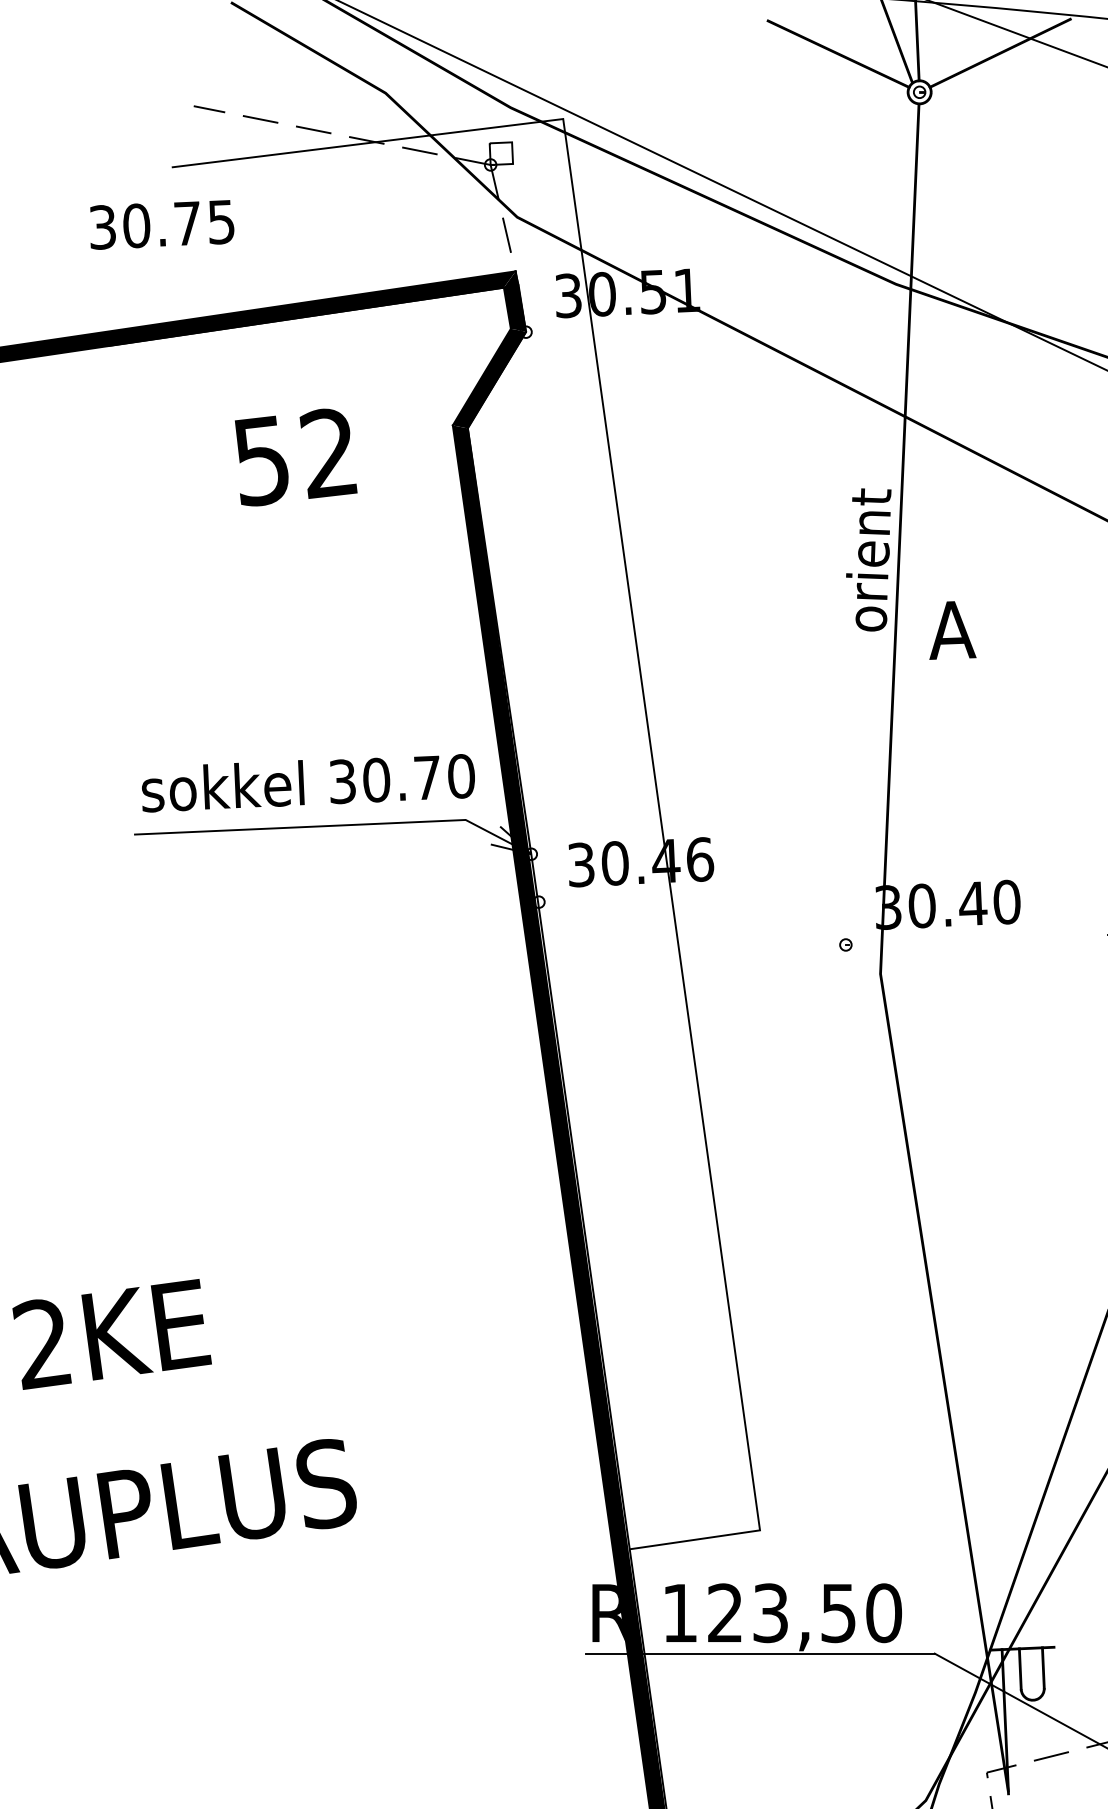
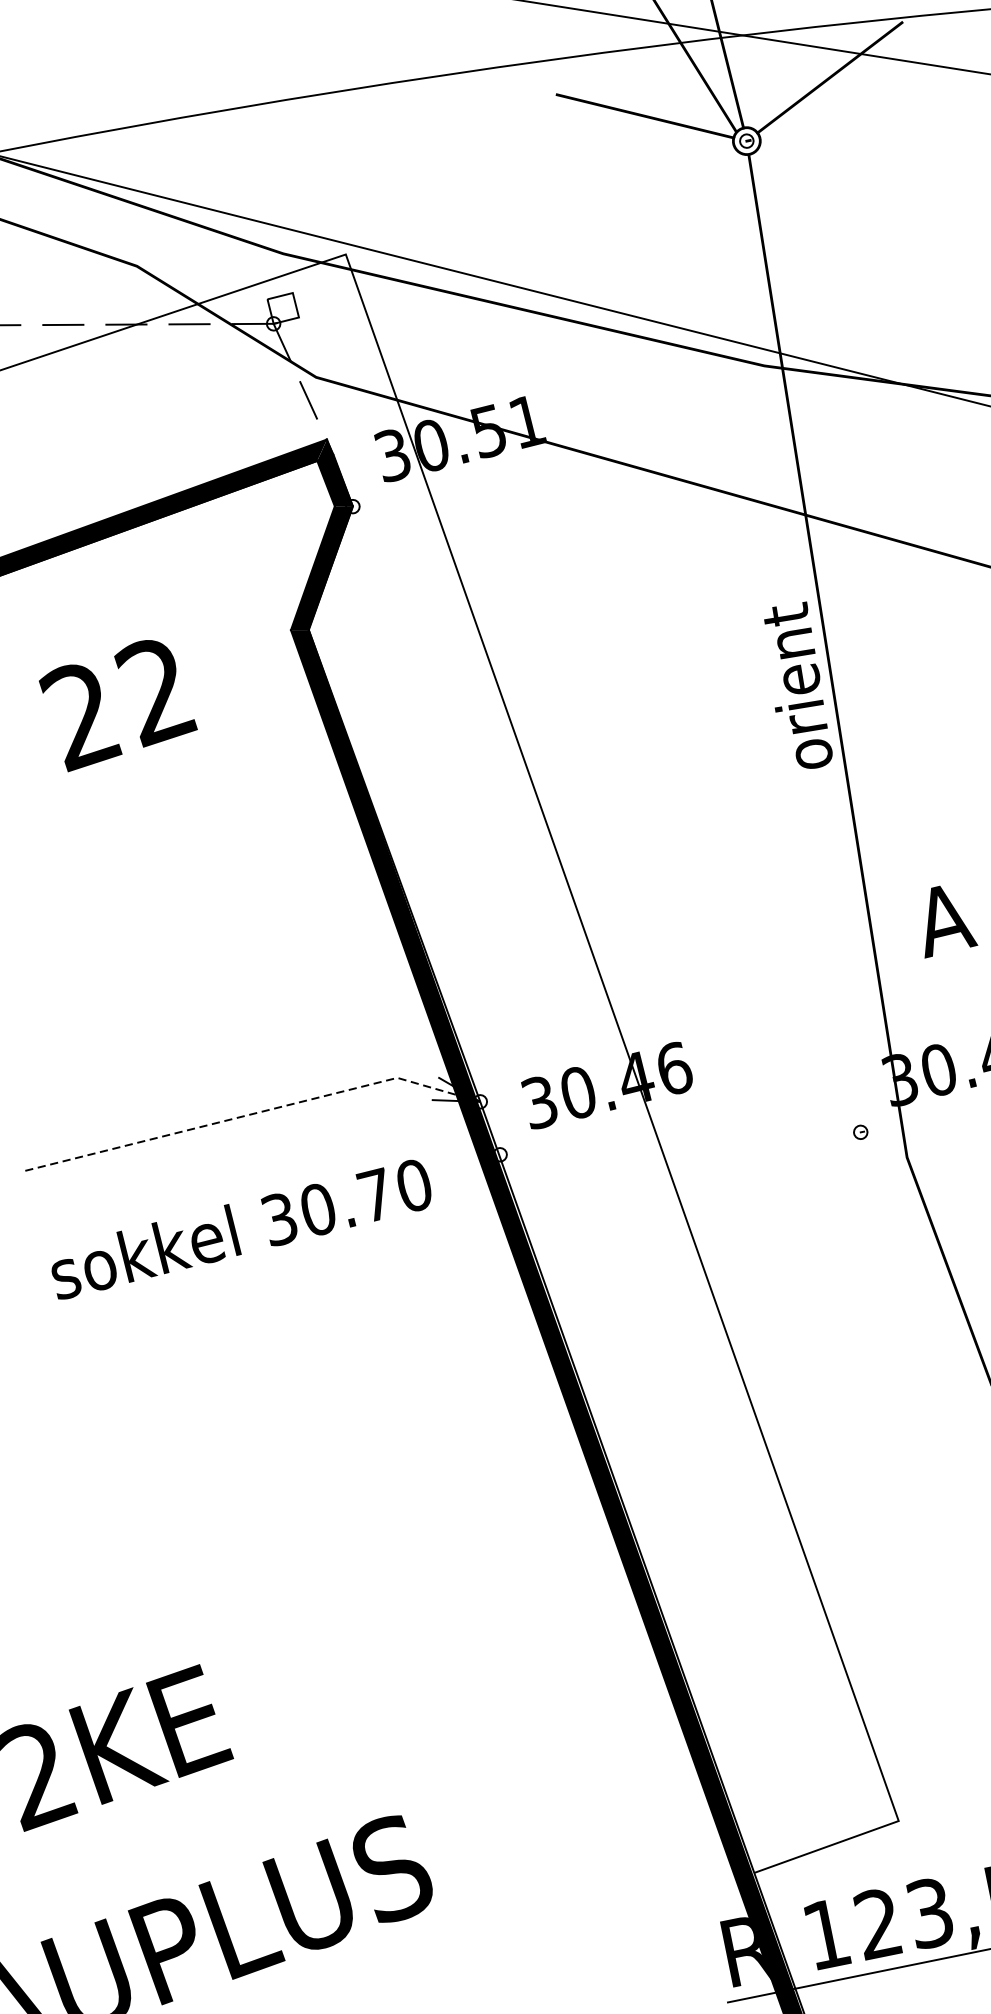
text: (260, 460) -> (79, 714), 52 -> 22
text: (952, 630) -> (944, 919), moved
text: (308, 783) -> (241, 1229), moved
line: (337, 825) -> (252, 1114), solid -> dashed

